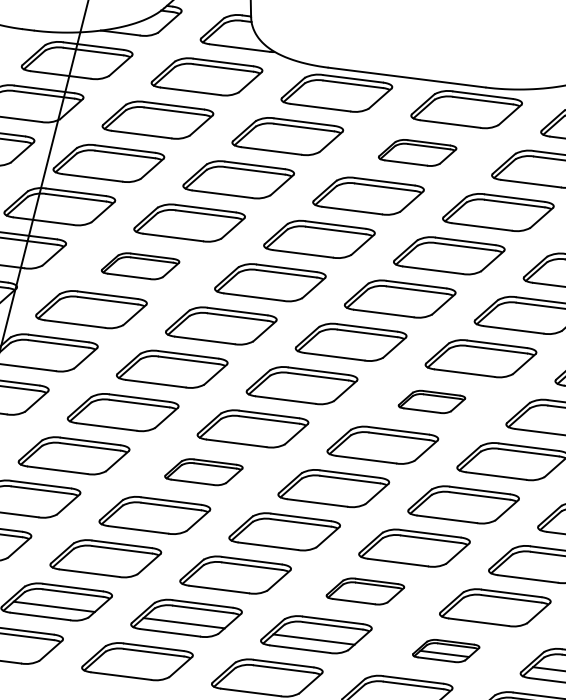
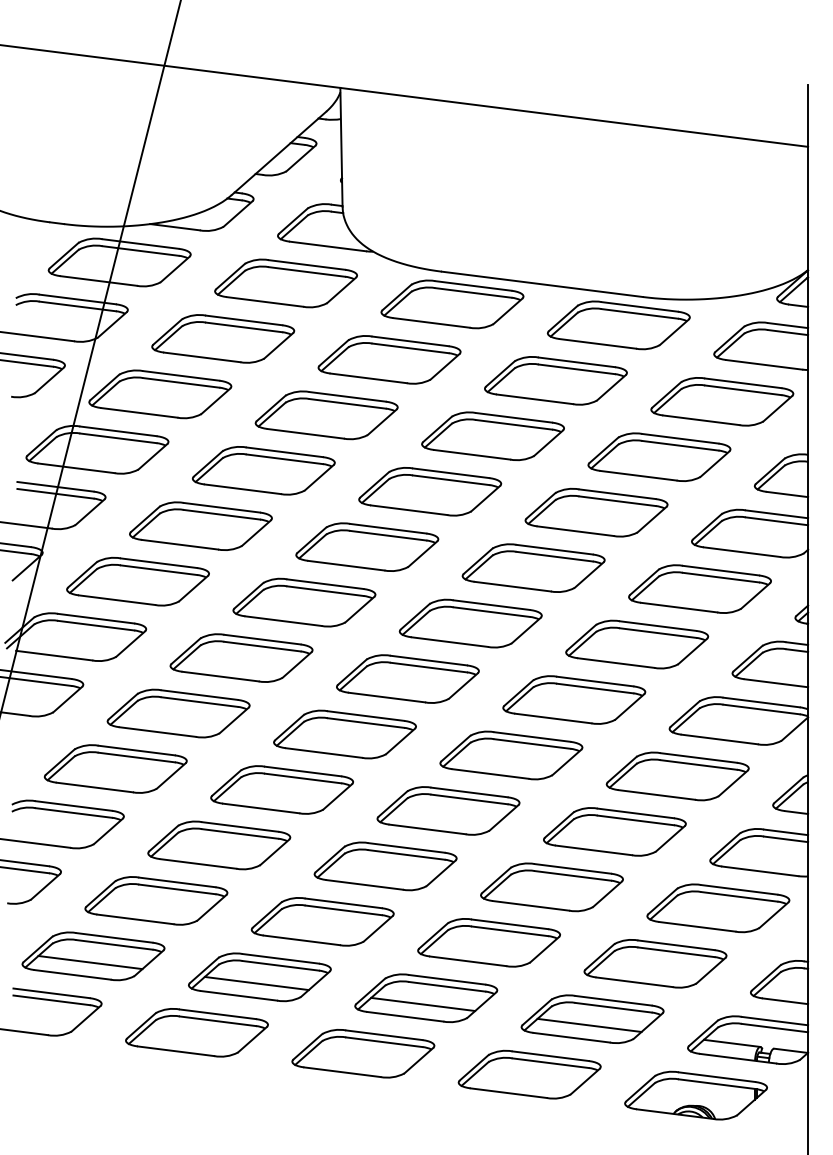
part: (417, 152) -> (555, 380), size x1.43
part: (140, 265) -> (200, 525), size x1.43
part: (432, 401) -> (574, 699), size x1.67
part: (203, 471) -> (281, 789), size x1.43
part: (364, 591) -> (488, 942), size x1.43
part: (446, 650) -> (592, 1018), size x1.67

